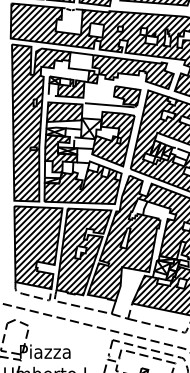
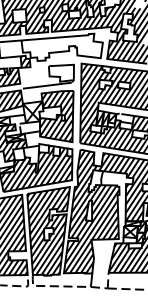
hatch: (132, 71) -> (62, 48), removed
hatch: (126, 95) -> (61, 72), removed

